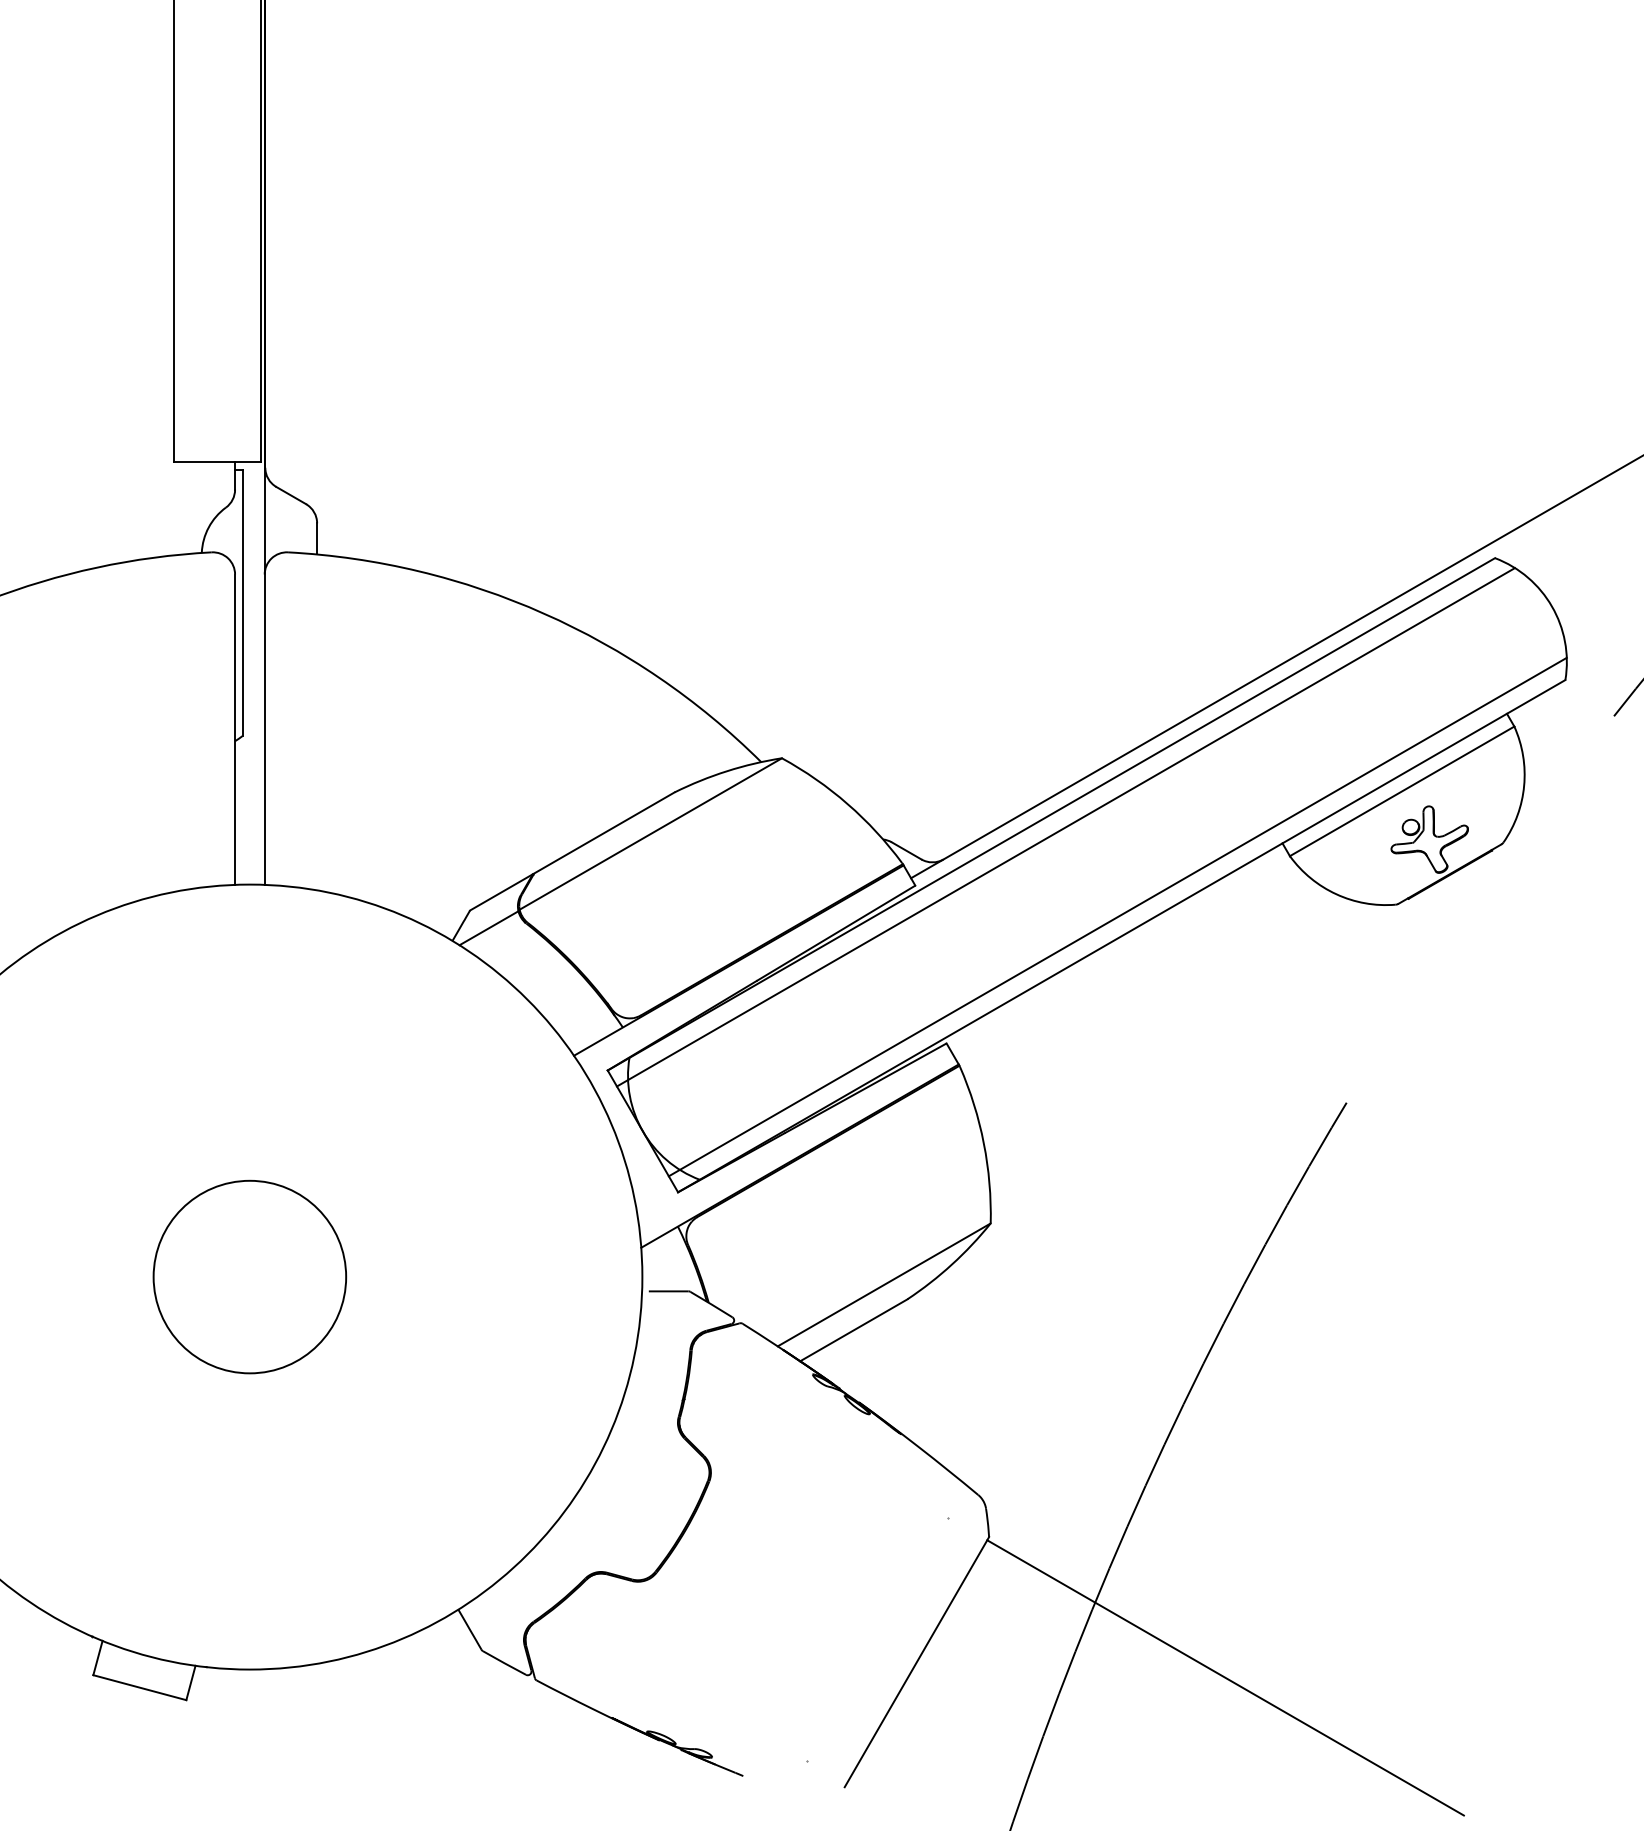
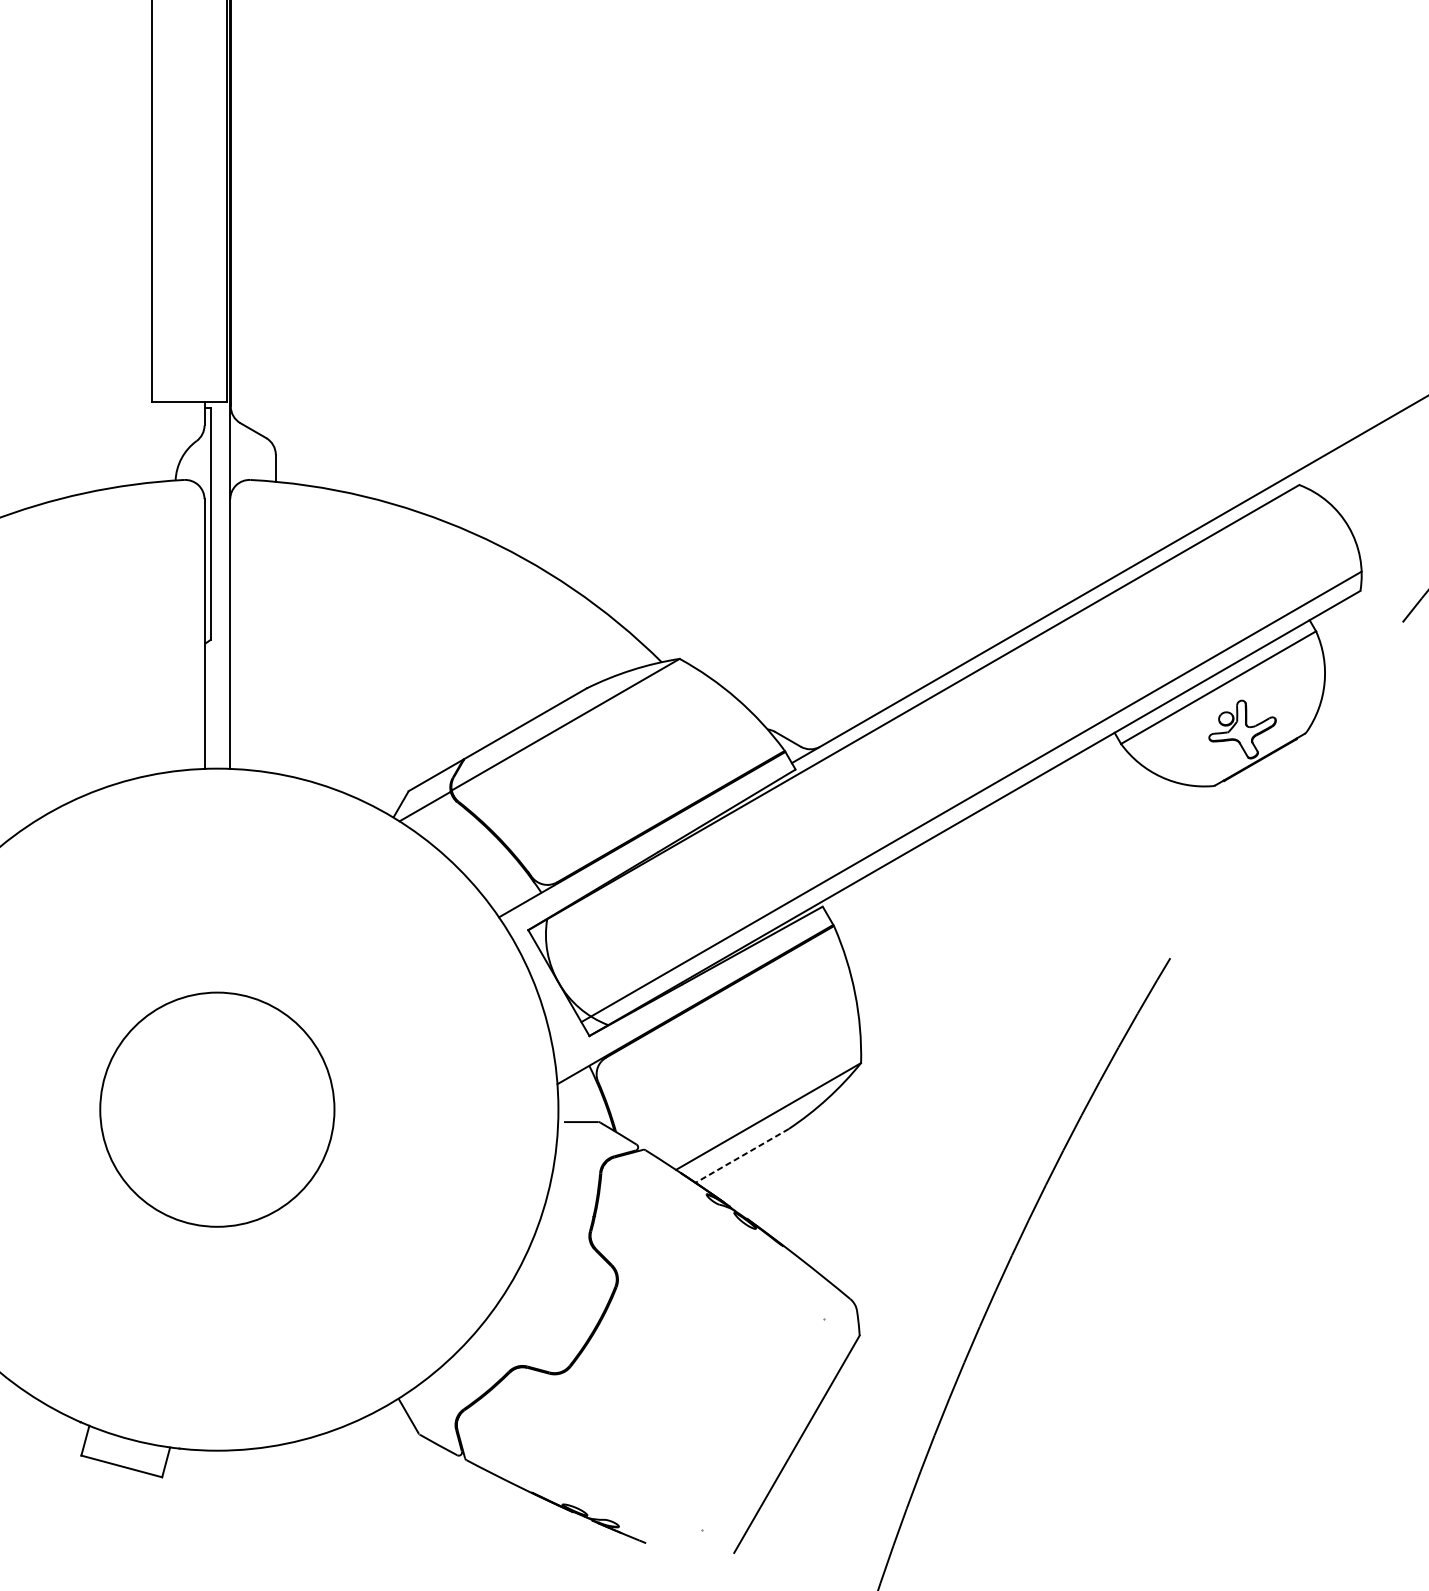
line: (1065, 827) -> (926, 719), removed
circle: (249, 1276) -> (217, 1109), size x1.4
line: (853, 1330) -> (741, 1156), solid -> dashed
line: (1225, 1677) -> (1065, 1457), removed

